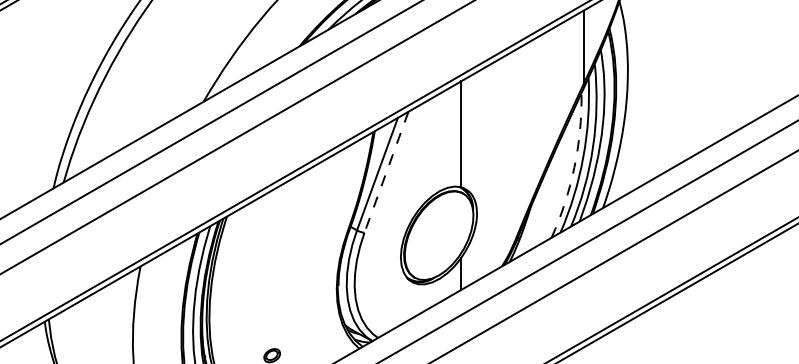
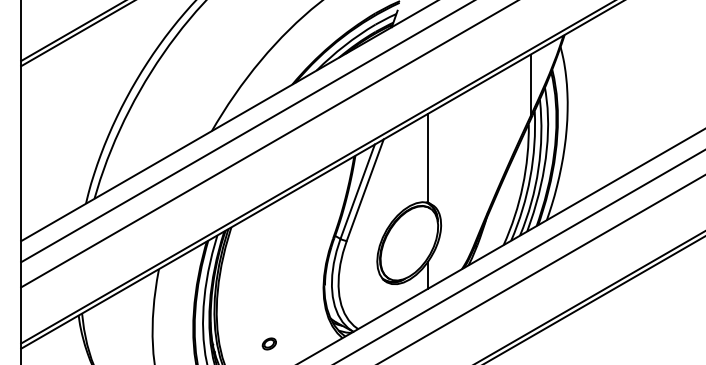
arc: (574, 167) -> (522, 186), dashed -> solid
line: (386, 172) -> (365, 190), dashed -> solid

